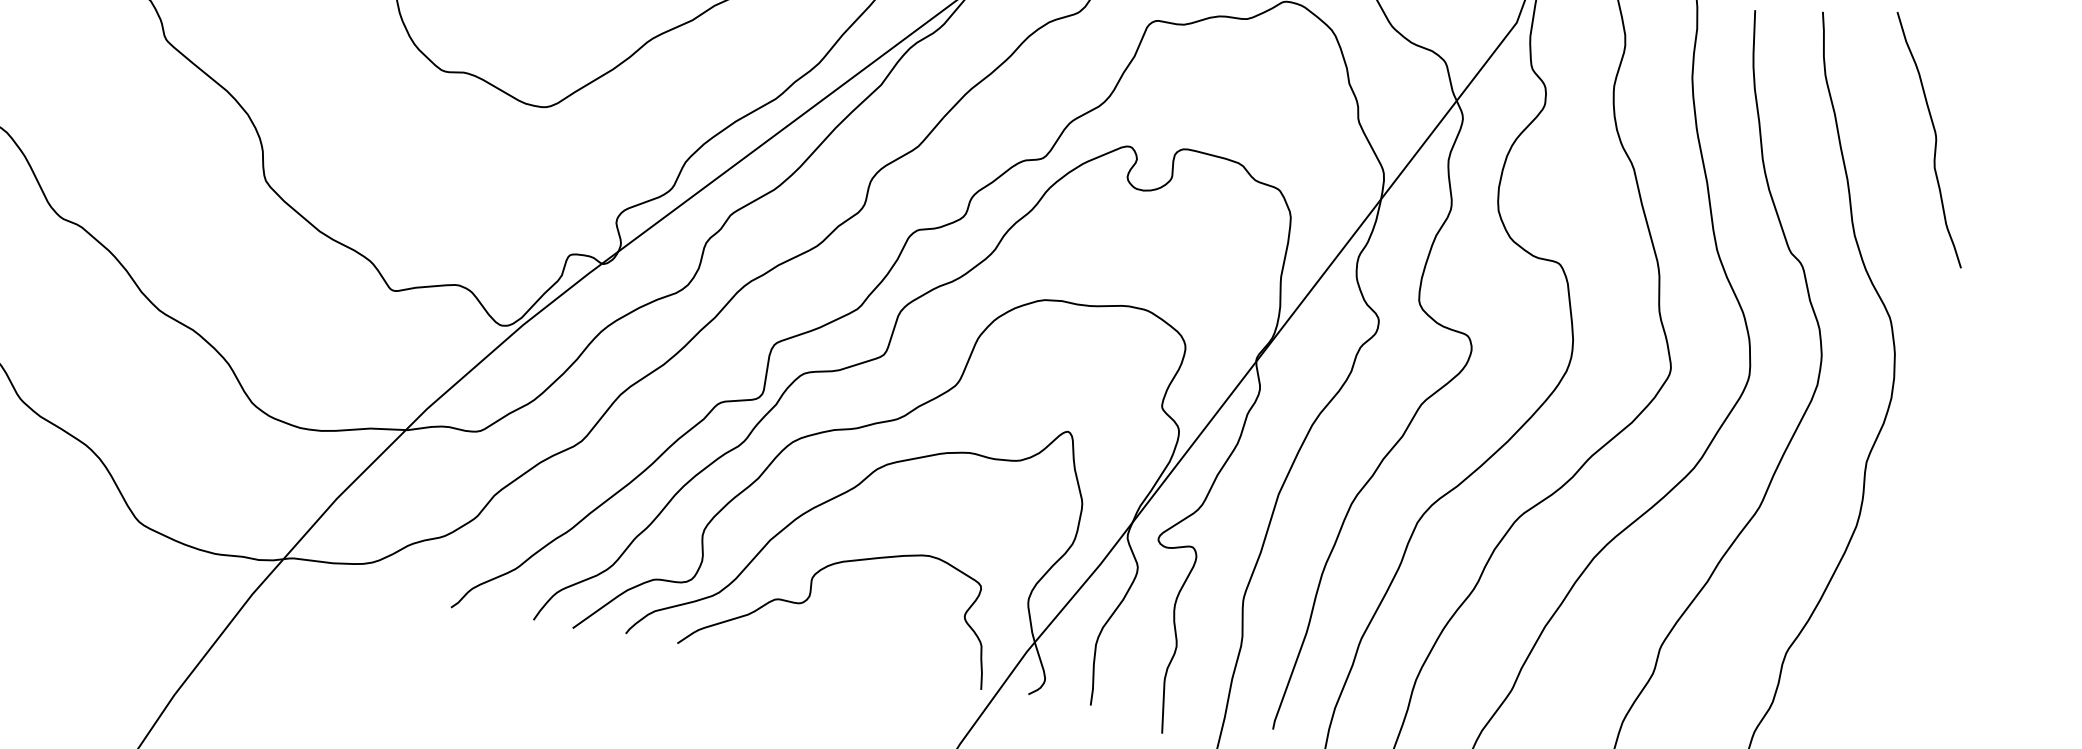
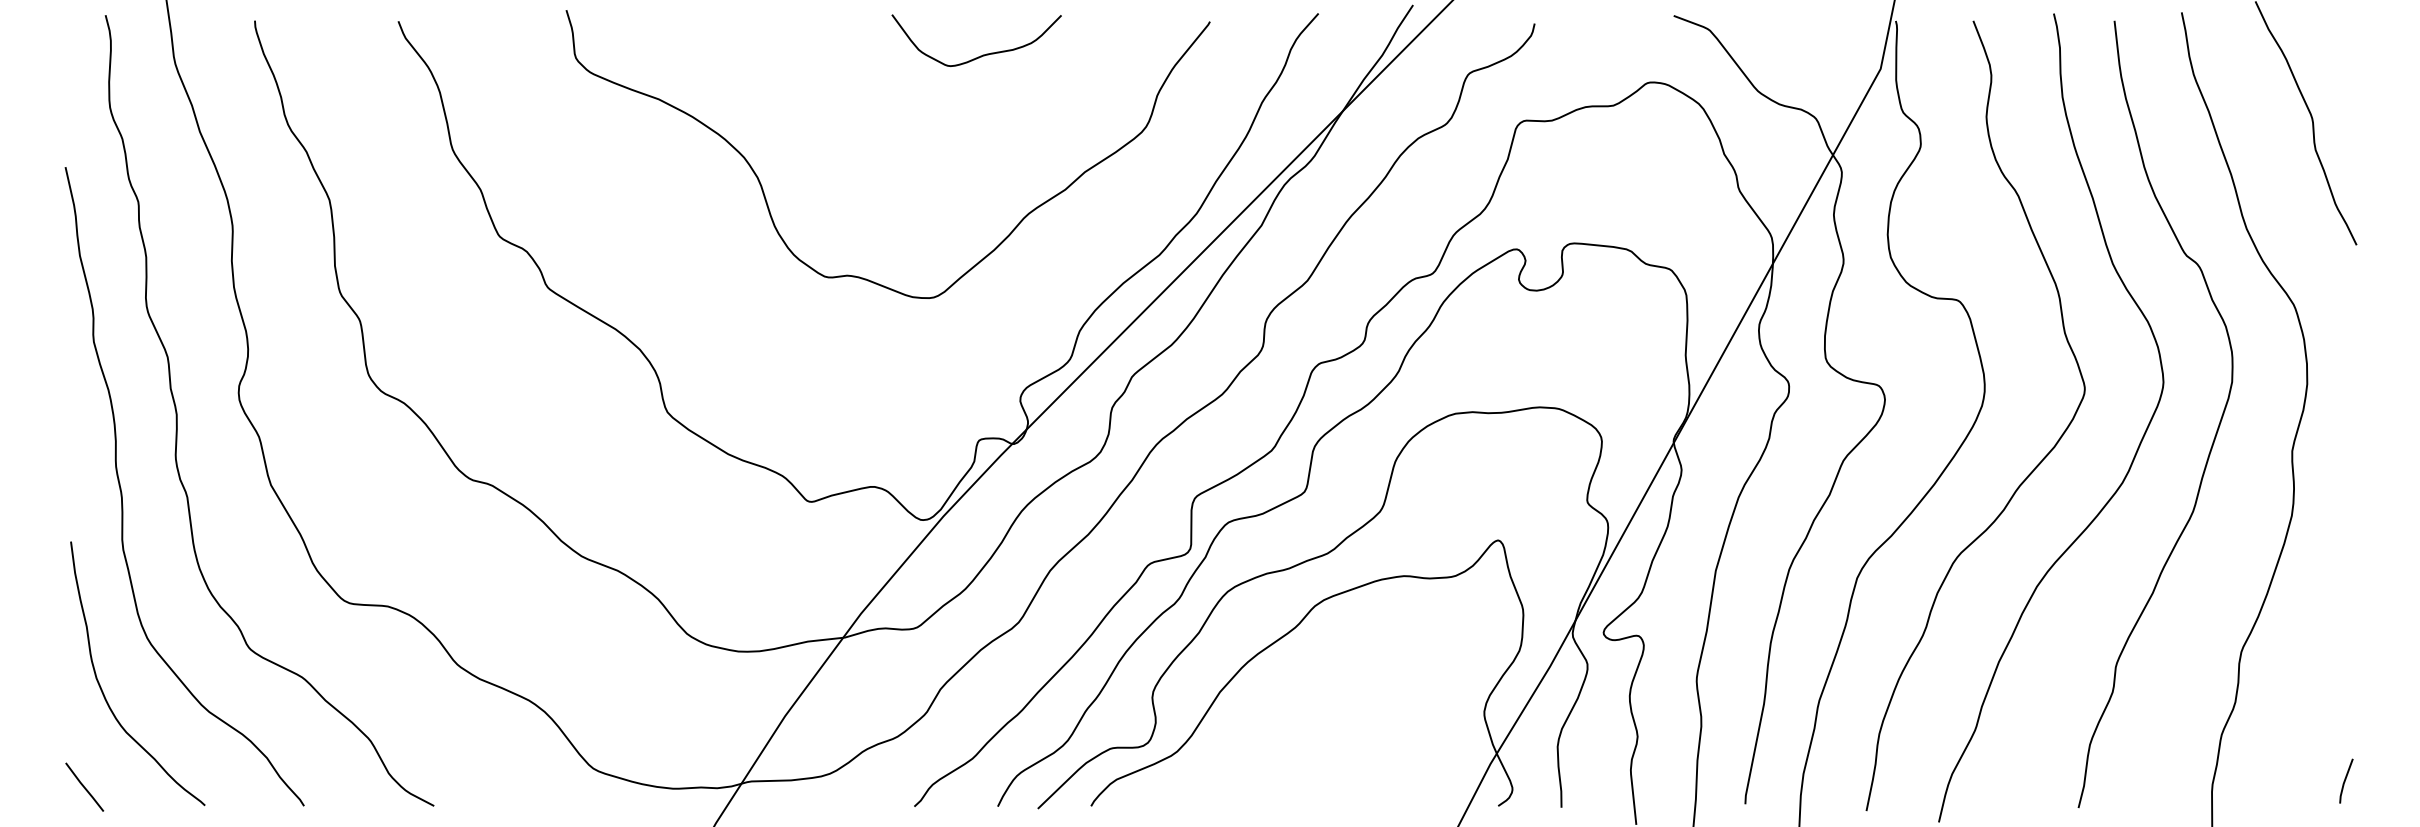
curve: (810, 596) -> (1268, 741), removed

